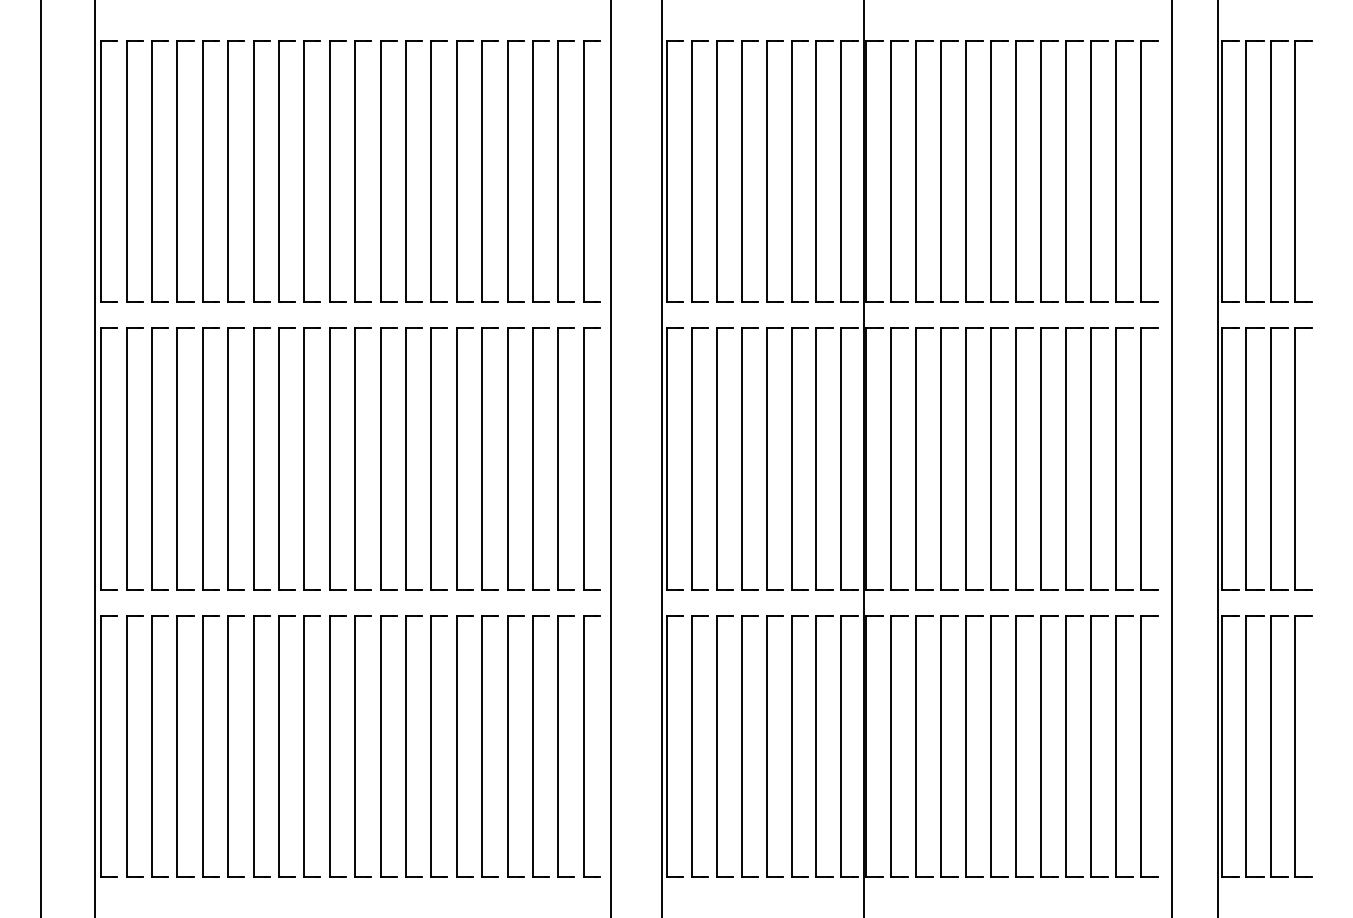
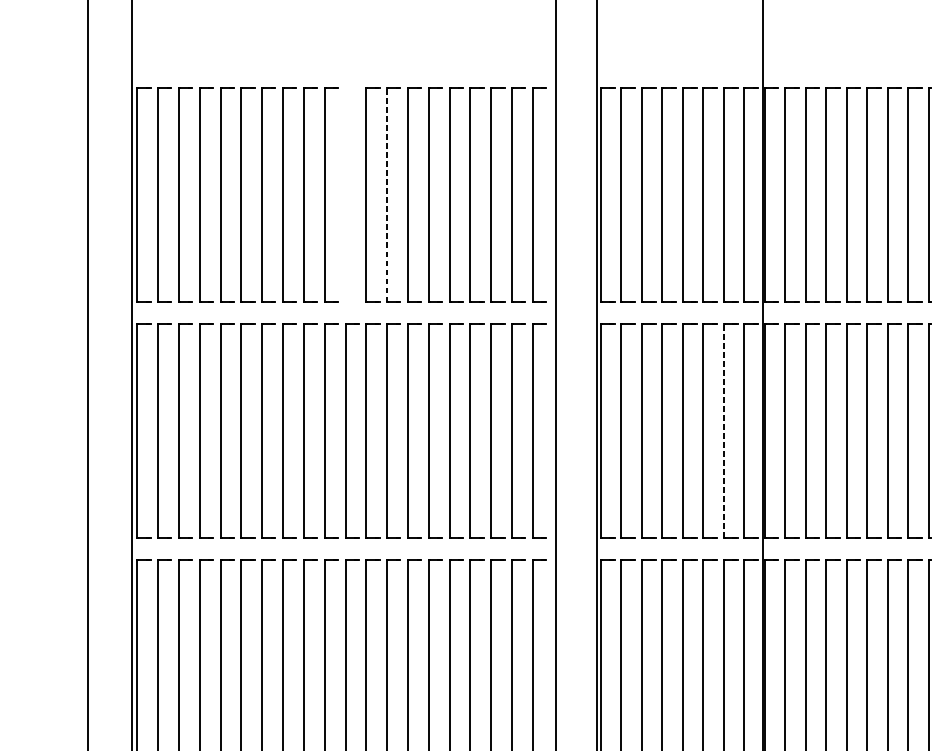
part: (355, 171) -> (345, 195), removed
line: (405, 171) -> (386, 195), solid -> dashed
line: (816, 458) -> (723, 430), solid -> dashed

